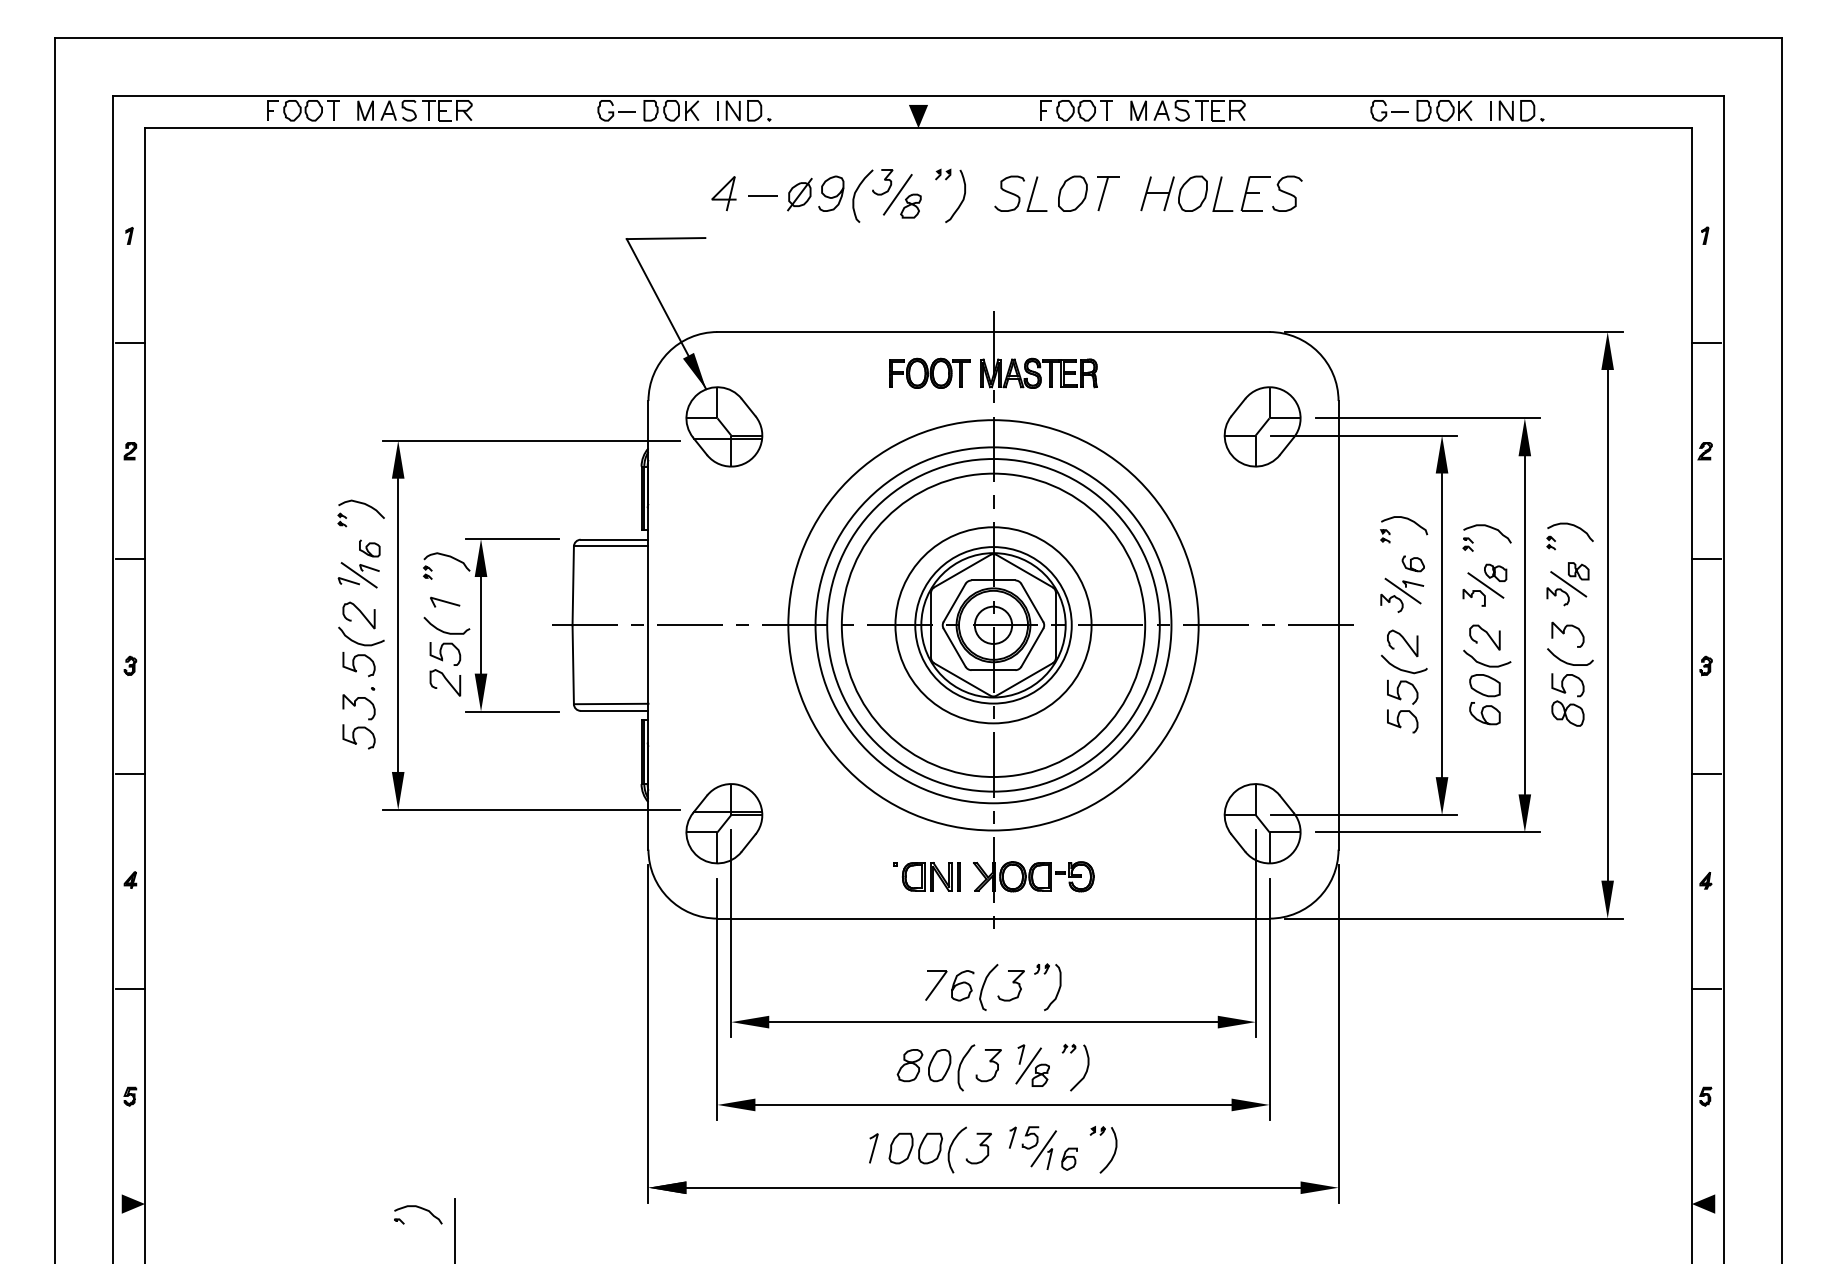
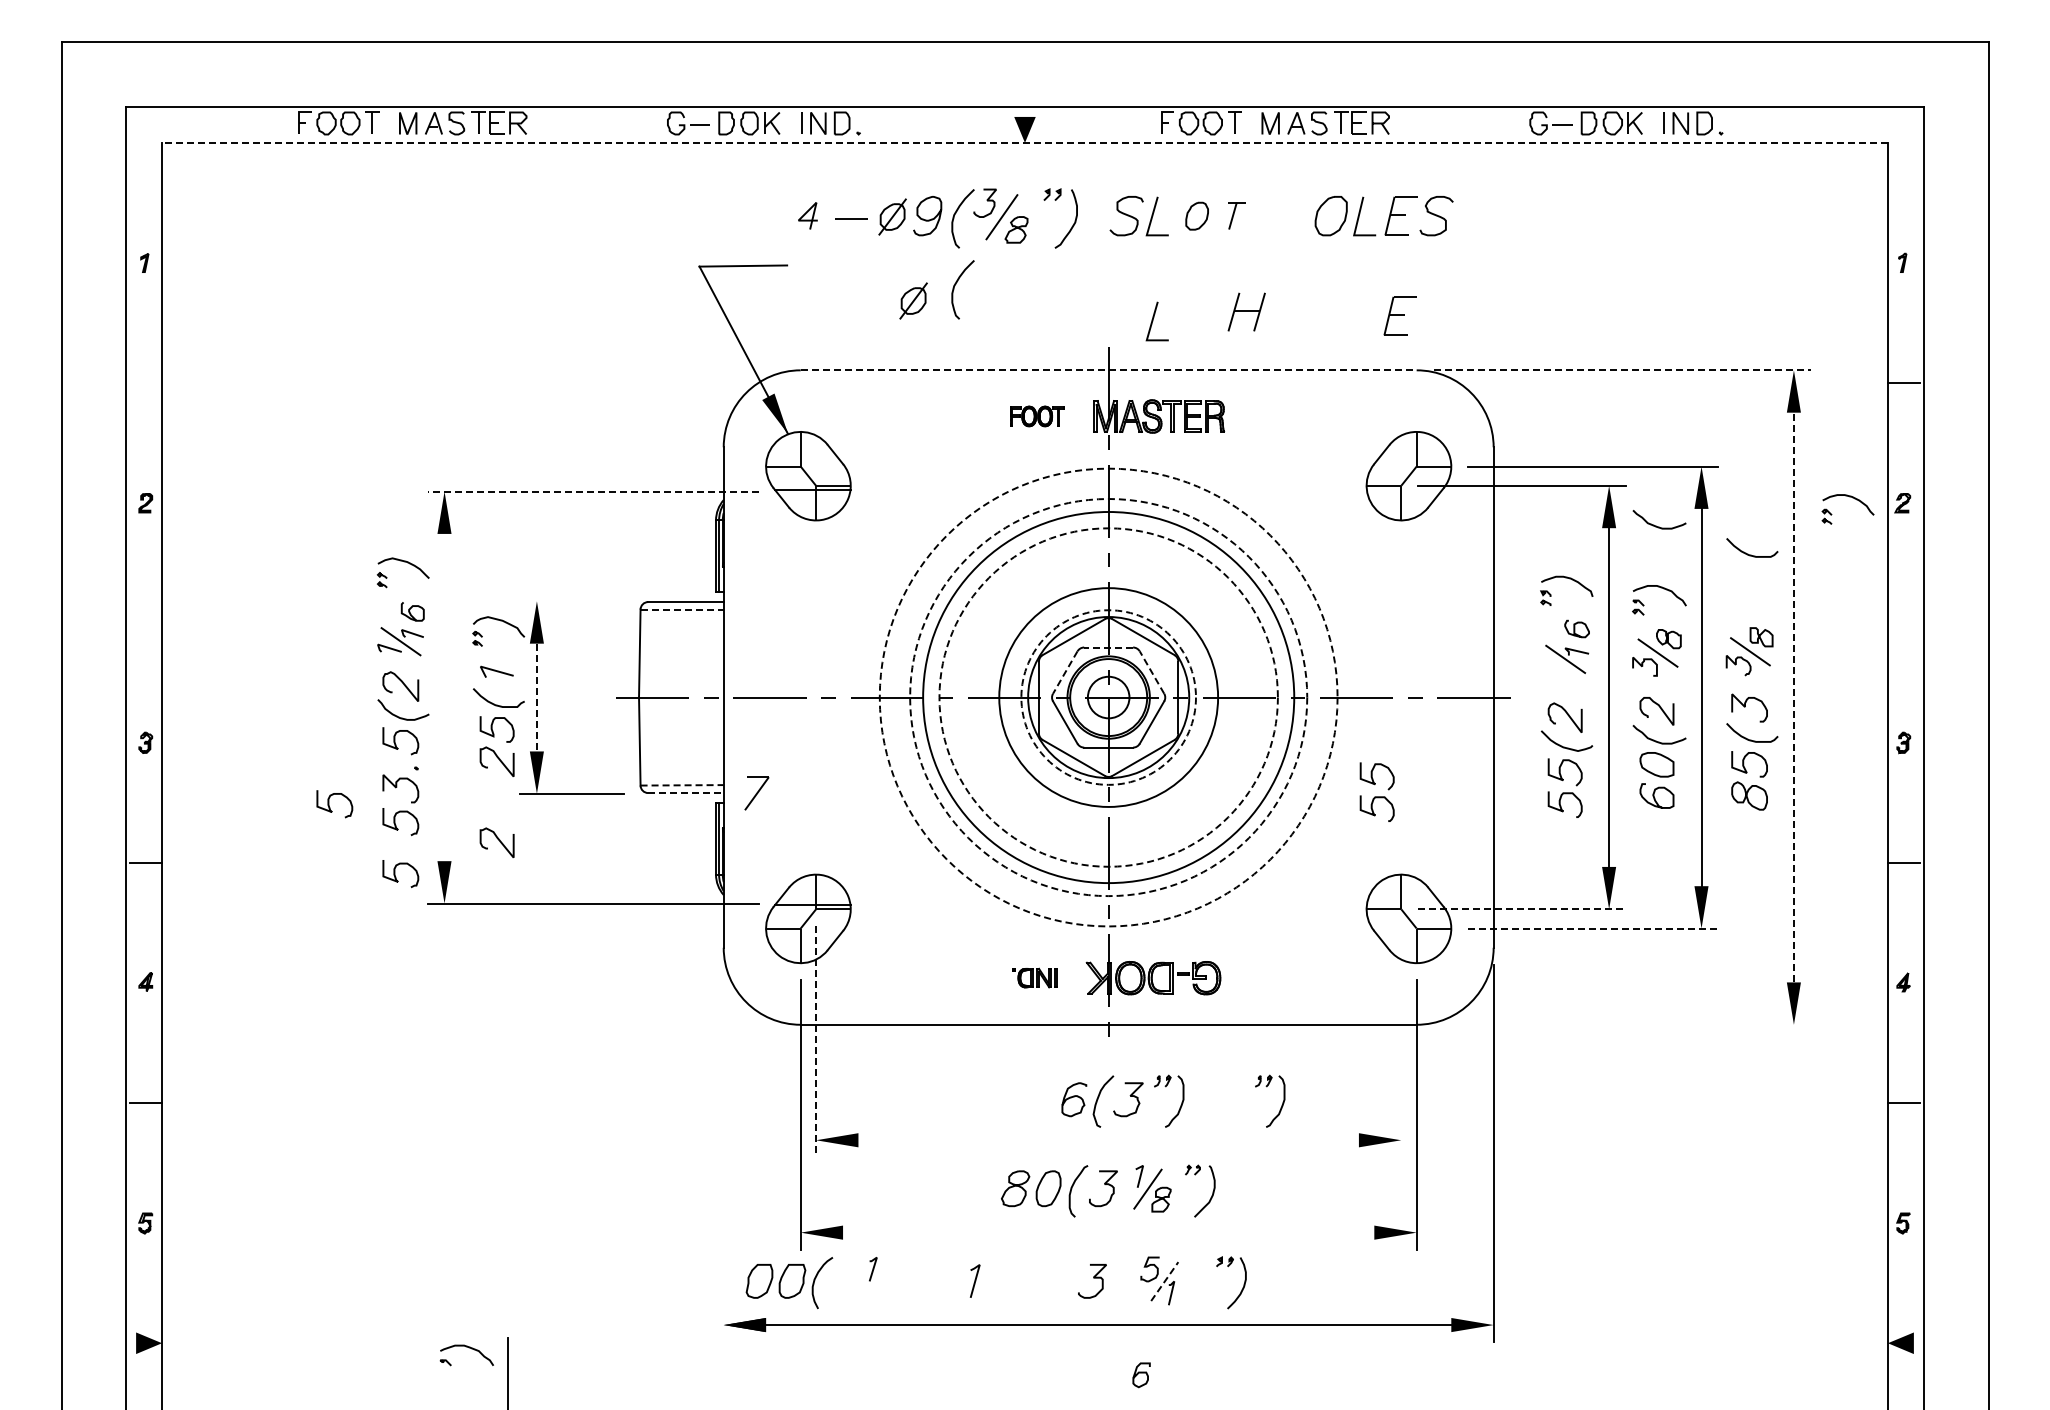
line: (918, 127) -> (1025, 142), solid -> dashed
part: (723, 193) -> (807, 215), size x0.7
part: (1108, 193) -> (1236, 215), size x0.7
part: (1157, 193) -> (1246, 311), moved
part: (1072, 194) -> (1196, 216), size x0.7
curve: (856, 256) -> (955, 286), added
part: (818, 269) -> (913, 300), added
part: (1254, 282) -> (1399, 315), added
line: (1033, 288) -> (1153, 321), added
line: (993, 332) -> (1108, 370), solid -> dashed
line: (1454, 332) -> (1622, 370), solid -> dashed
line: (130, 342) -> (145, 382), removed
part: (929, 373) -> (1037, 416), size x0.6
line: (531, 440) -> (593, 491), solid -> dashed
curve: (1484, 471) -> (1656, 525), added
curve: (1569, 497) -> (1751, 554), added
part: (1574, 526) -> (1852, 498), moved
line: (512, 539) -> (571, 601), removed
line: (611, 546) -> (682, 609), solid -> dashed
line: (130, 558) -> (145, 623), removed
line: (1705, 558) -> (1903, 623), removed
line: (993, 580) -> (1108, 647), solid -> dashed
line: (954, 602) -> (1065, 672), solid -> dashed
line: (1031, 602) -> (1151, 672), solid -> dashed
curve: (1390, 602) -> (1551, 672), removed
line: (398, 625) -> (444, 697), removed
line: (480, 625) -> (536, 697), solid -> dashed
circle: (993, 625) -> (1108, 697), solid -> dashed
circle: (993, 625) -> (1108, 697), solid -> dashed
circle: (993, 625) -> (1108, 697), solid -> dashed
circle: (993, 625) -> (1108, 697), solid -> dashed
line: (1607, 625) -> (1793, 697), solid -> dashed
line: (611, 704) -> (682, 785), solid -> dashed
part: (1233, 709) -> (1376, 791), added
line: (614, 711) -> (685, 793), solid -> dashed
curve: (295, 721) -> (329, 804), added
curve: (446, 753) -> (498, 840), added
curve: (354, 783) -> (395, 873), added
line: (1364, 815) -> (1522, 909), solid -> dashed
line: (1428, 832) -> (1593, 928), solid -> dashed
part: (927, 876) -> (1034, 977), size x0.6
line: (1453, 918) -> (1621, 1024), removed
line: (1255, 933) -> (1401, 1041), removed
line: (731, 934) -> (816, 1042), solid -> dashed
part: (935, 985) -> (756, 793), moved
part: (1148, 990) -> (1281, 1105), added
line: (993, 1022) -> (1108, 1140), removed
line: (648, 1033) -> (723, 1152), removed
line: (993, 1104) -> (1108, 1232), removed
line: (1013, 1137) -> (873, 1269), moved
line: (1043, 1148) -> (1164, 1281), solid -> dashed
part: (927, 1150) -> (789, 1283), moved
curve: (1069, 1157) -> (1141, 1373), moved

